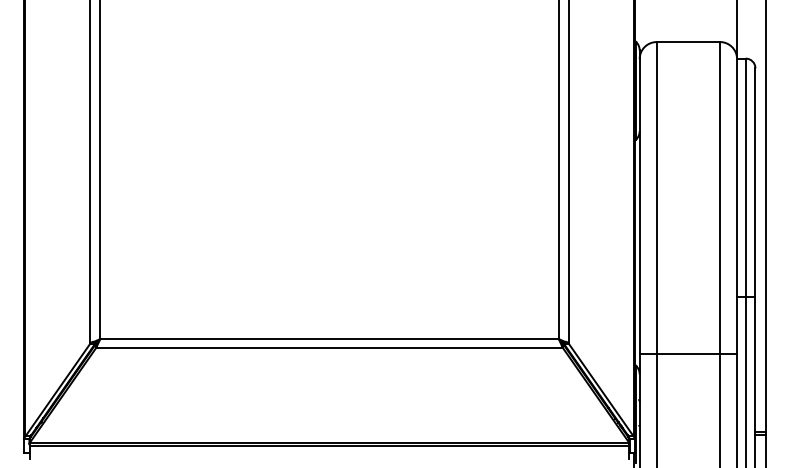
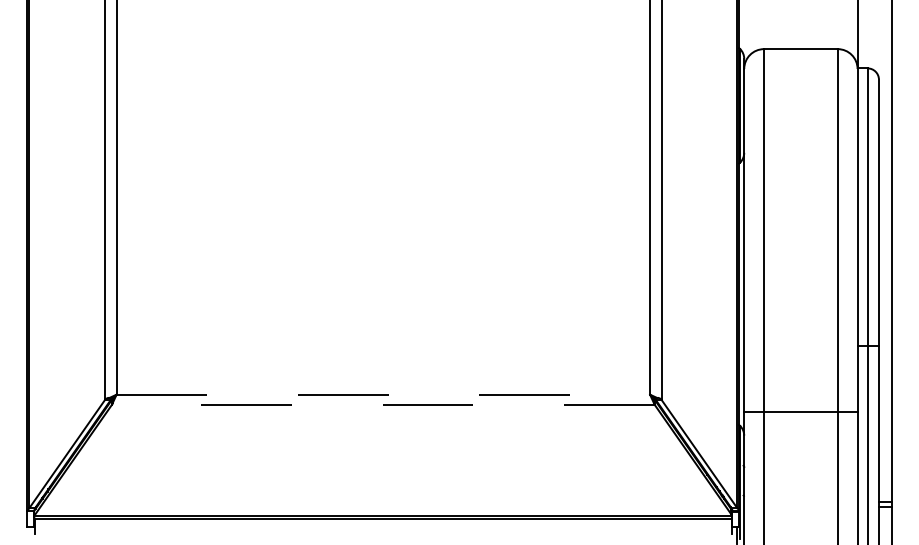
line: (330, 338) -> (384, 394), solid -> dashed
line: (329, 347) -> (383, 404), solid -> dashed

